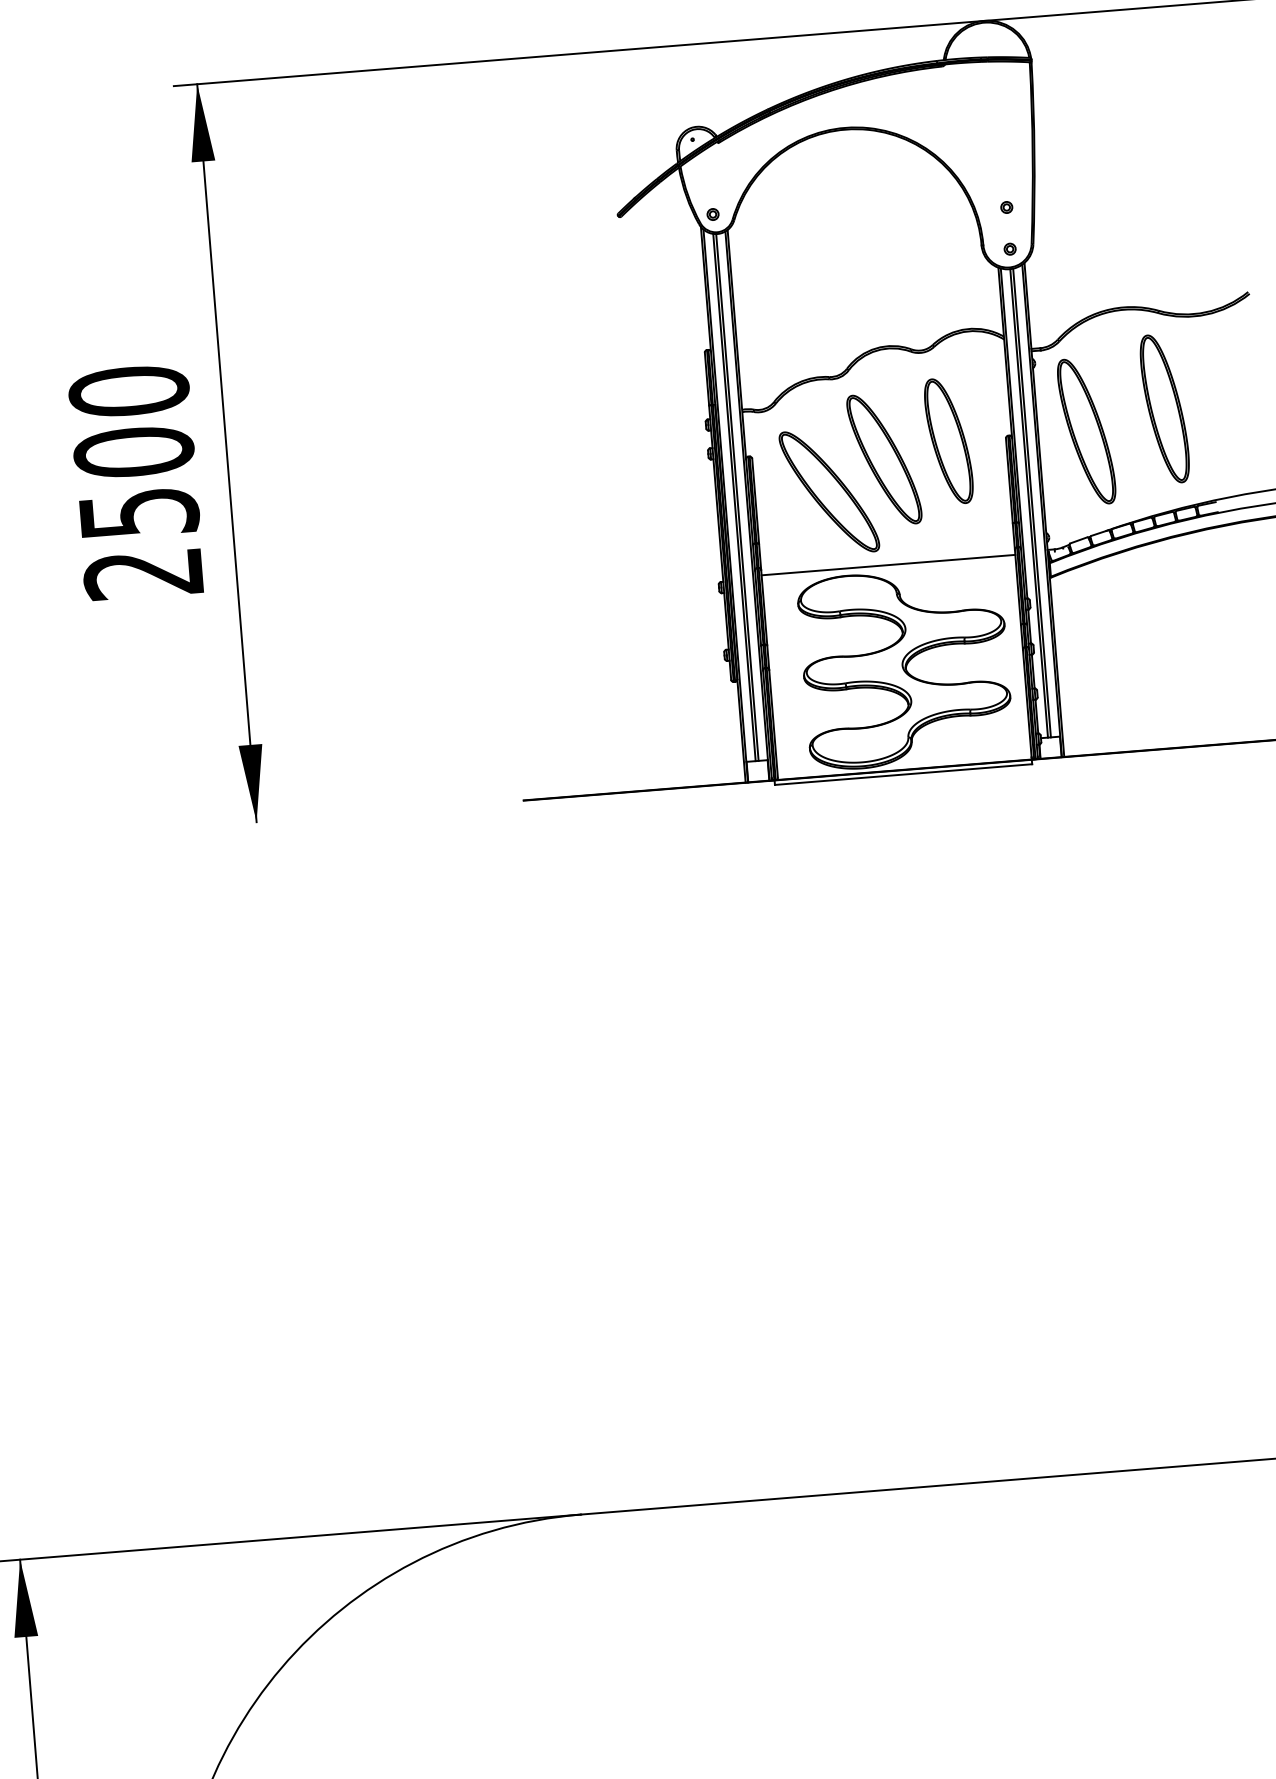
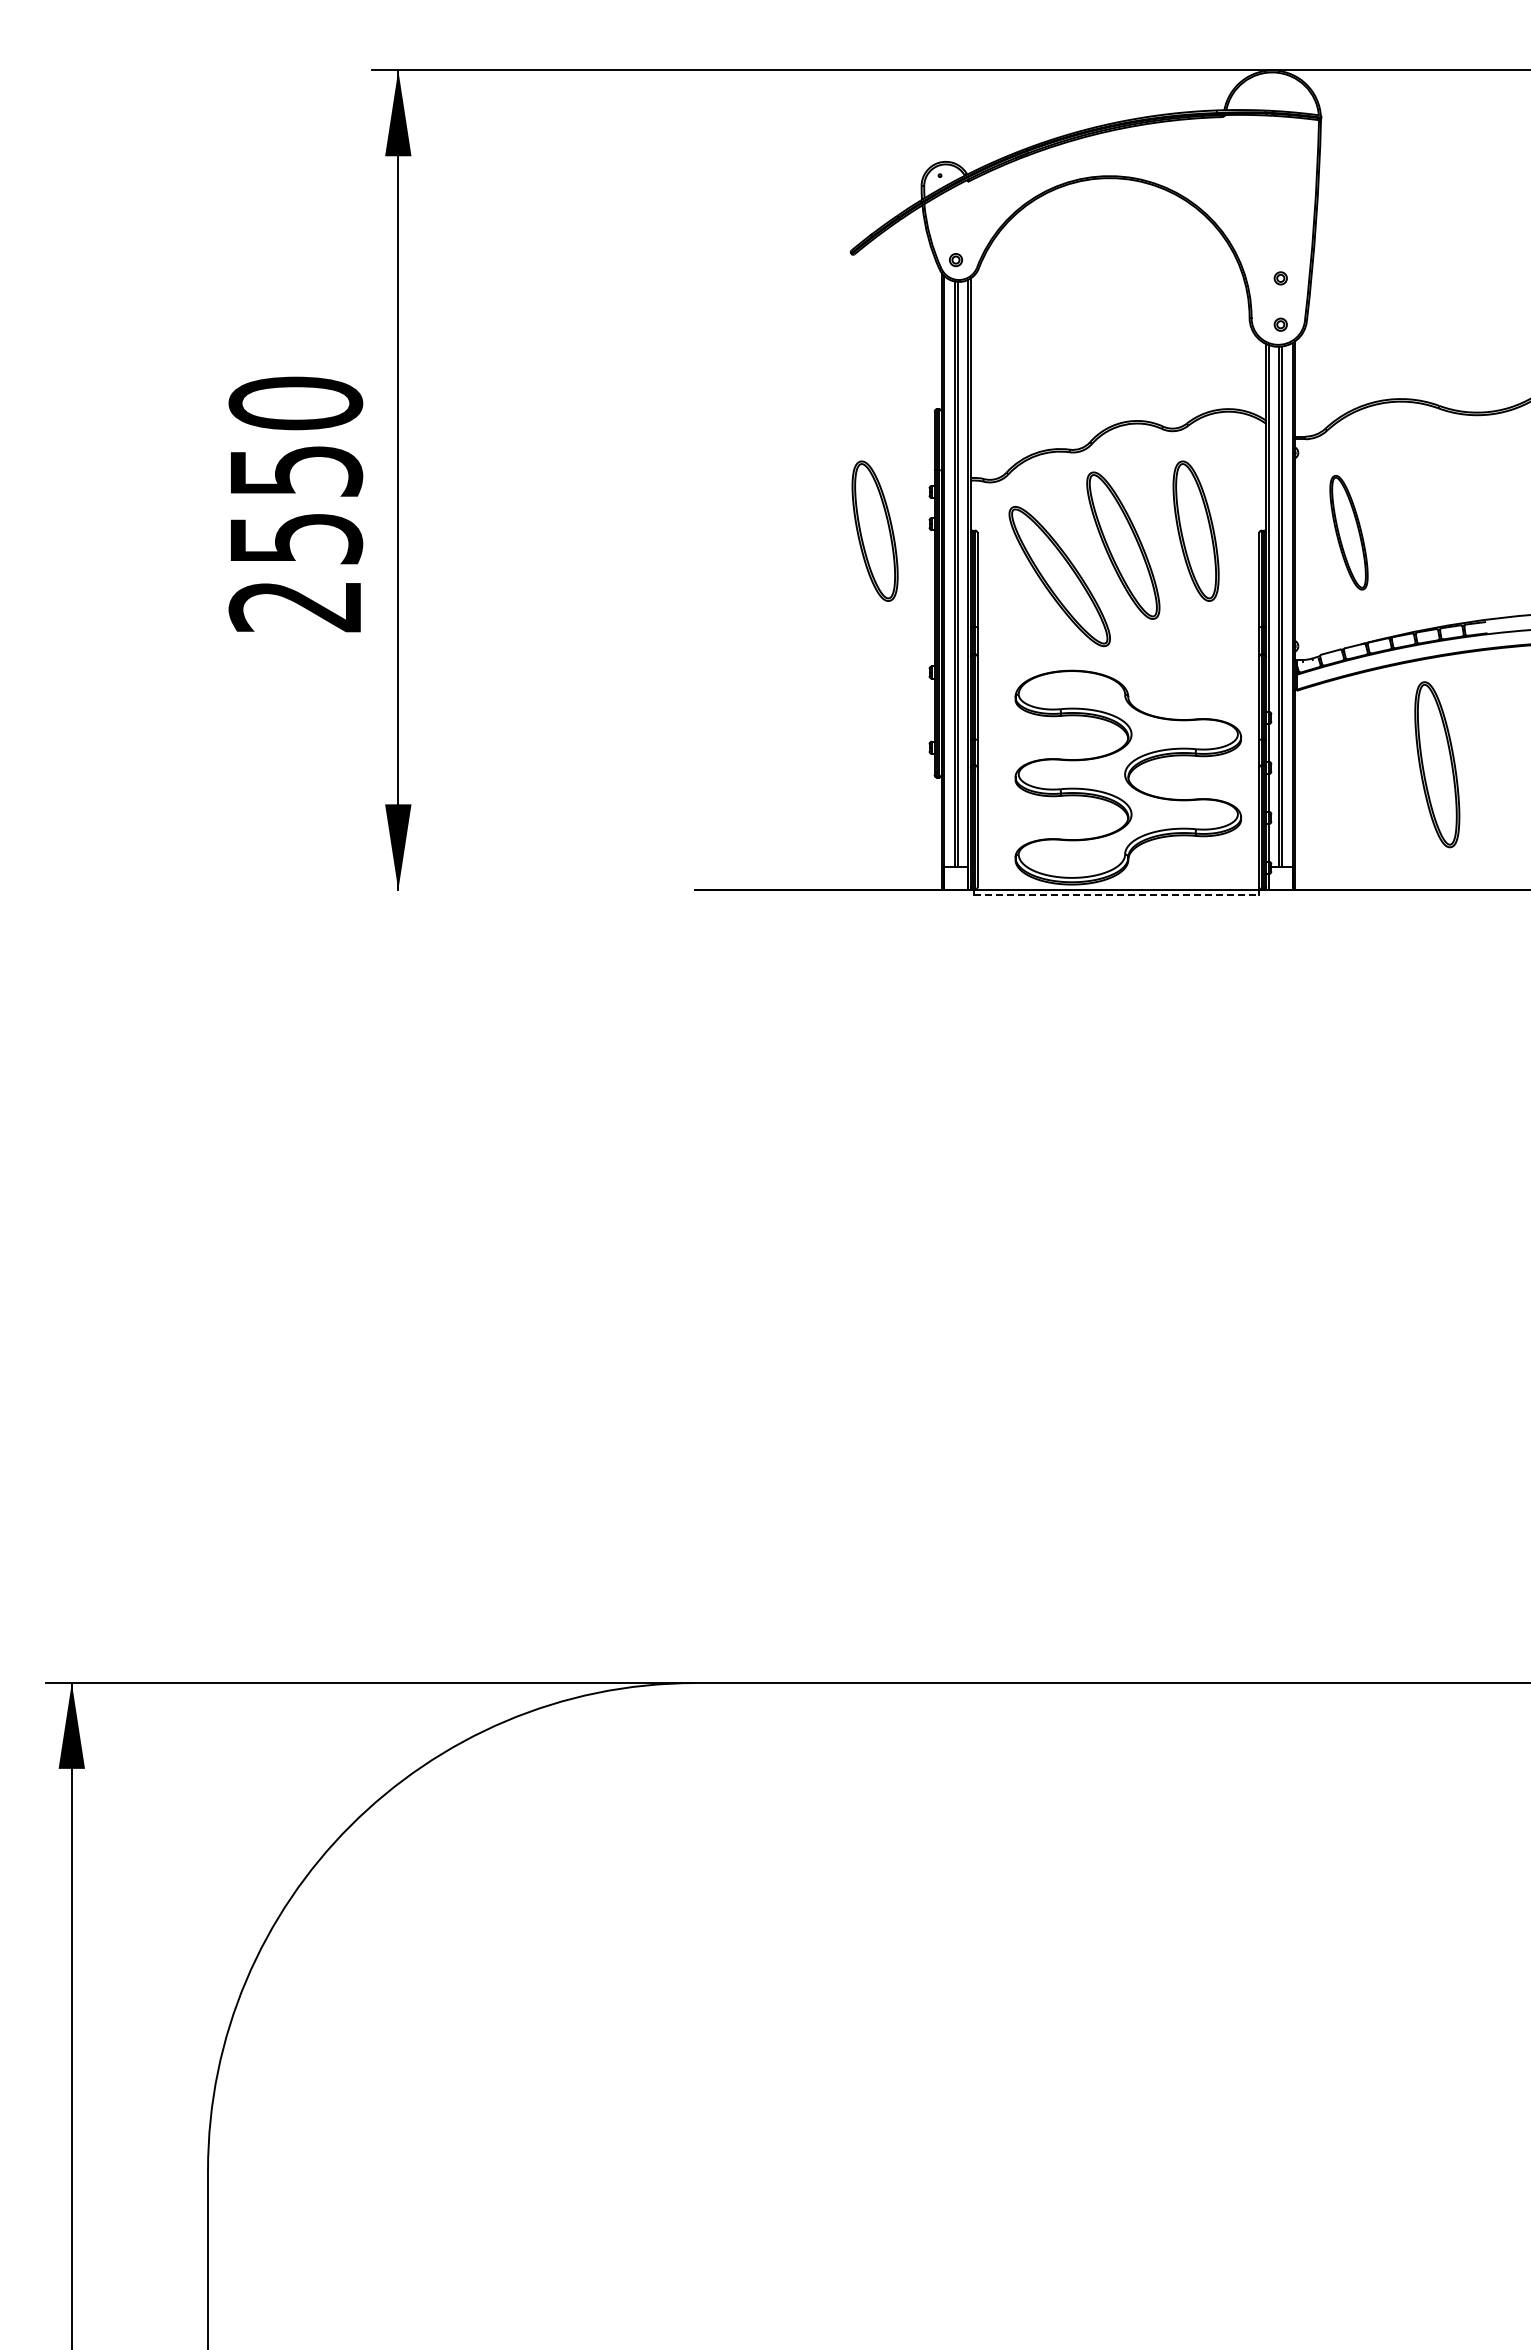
part: (1164, 408) -> (1437, 764), moved
part: (1086, 431) -> (1348, 532), size x0.7
text: (133, 451) -> (295, 470), 2500 -> 2550
part: (659, 463) -> (874, 530), added
line: (888, 565) -> (1118, 662), removed
line: (903, 774) -> (1116, 895), solid -> dashed

